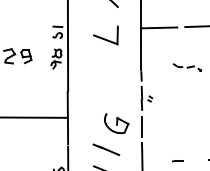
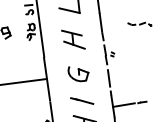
part: (105, 74) -> (73, 39), added
part: (116, 123) -> (78, 73), moved
line: (155, 160) -> (123, 104), added

